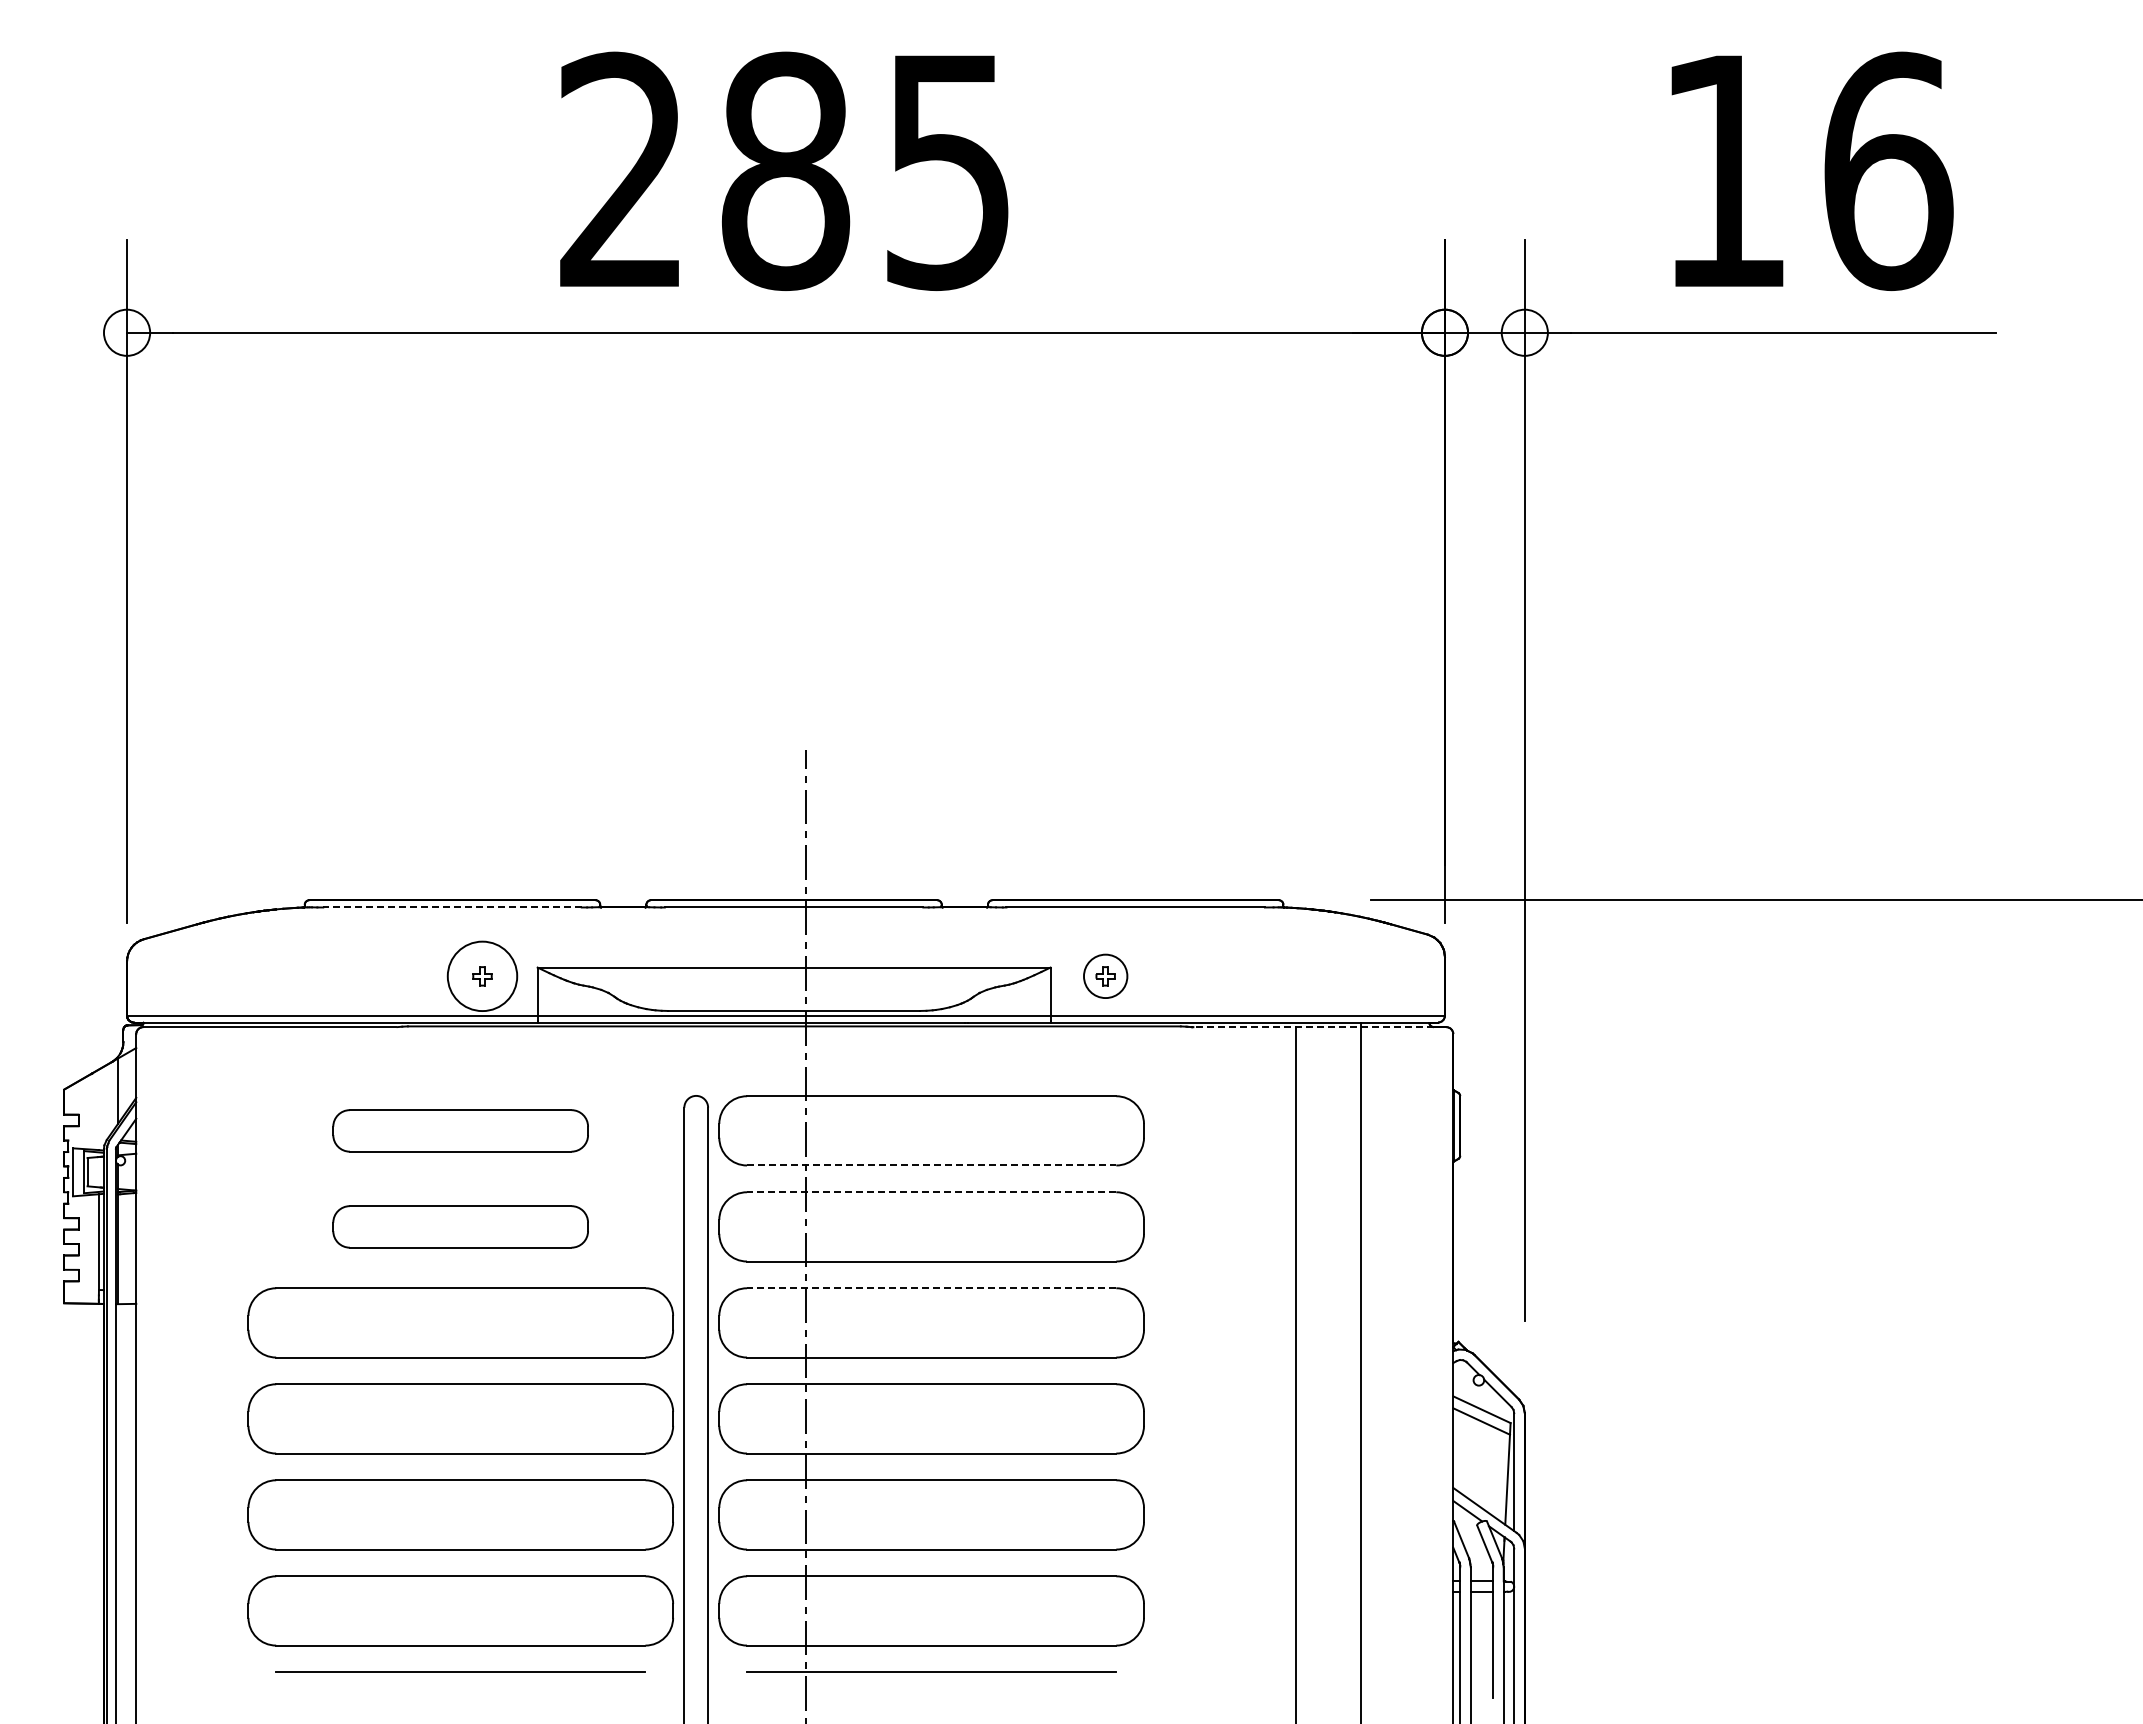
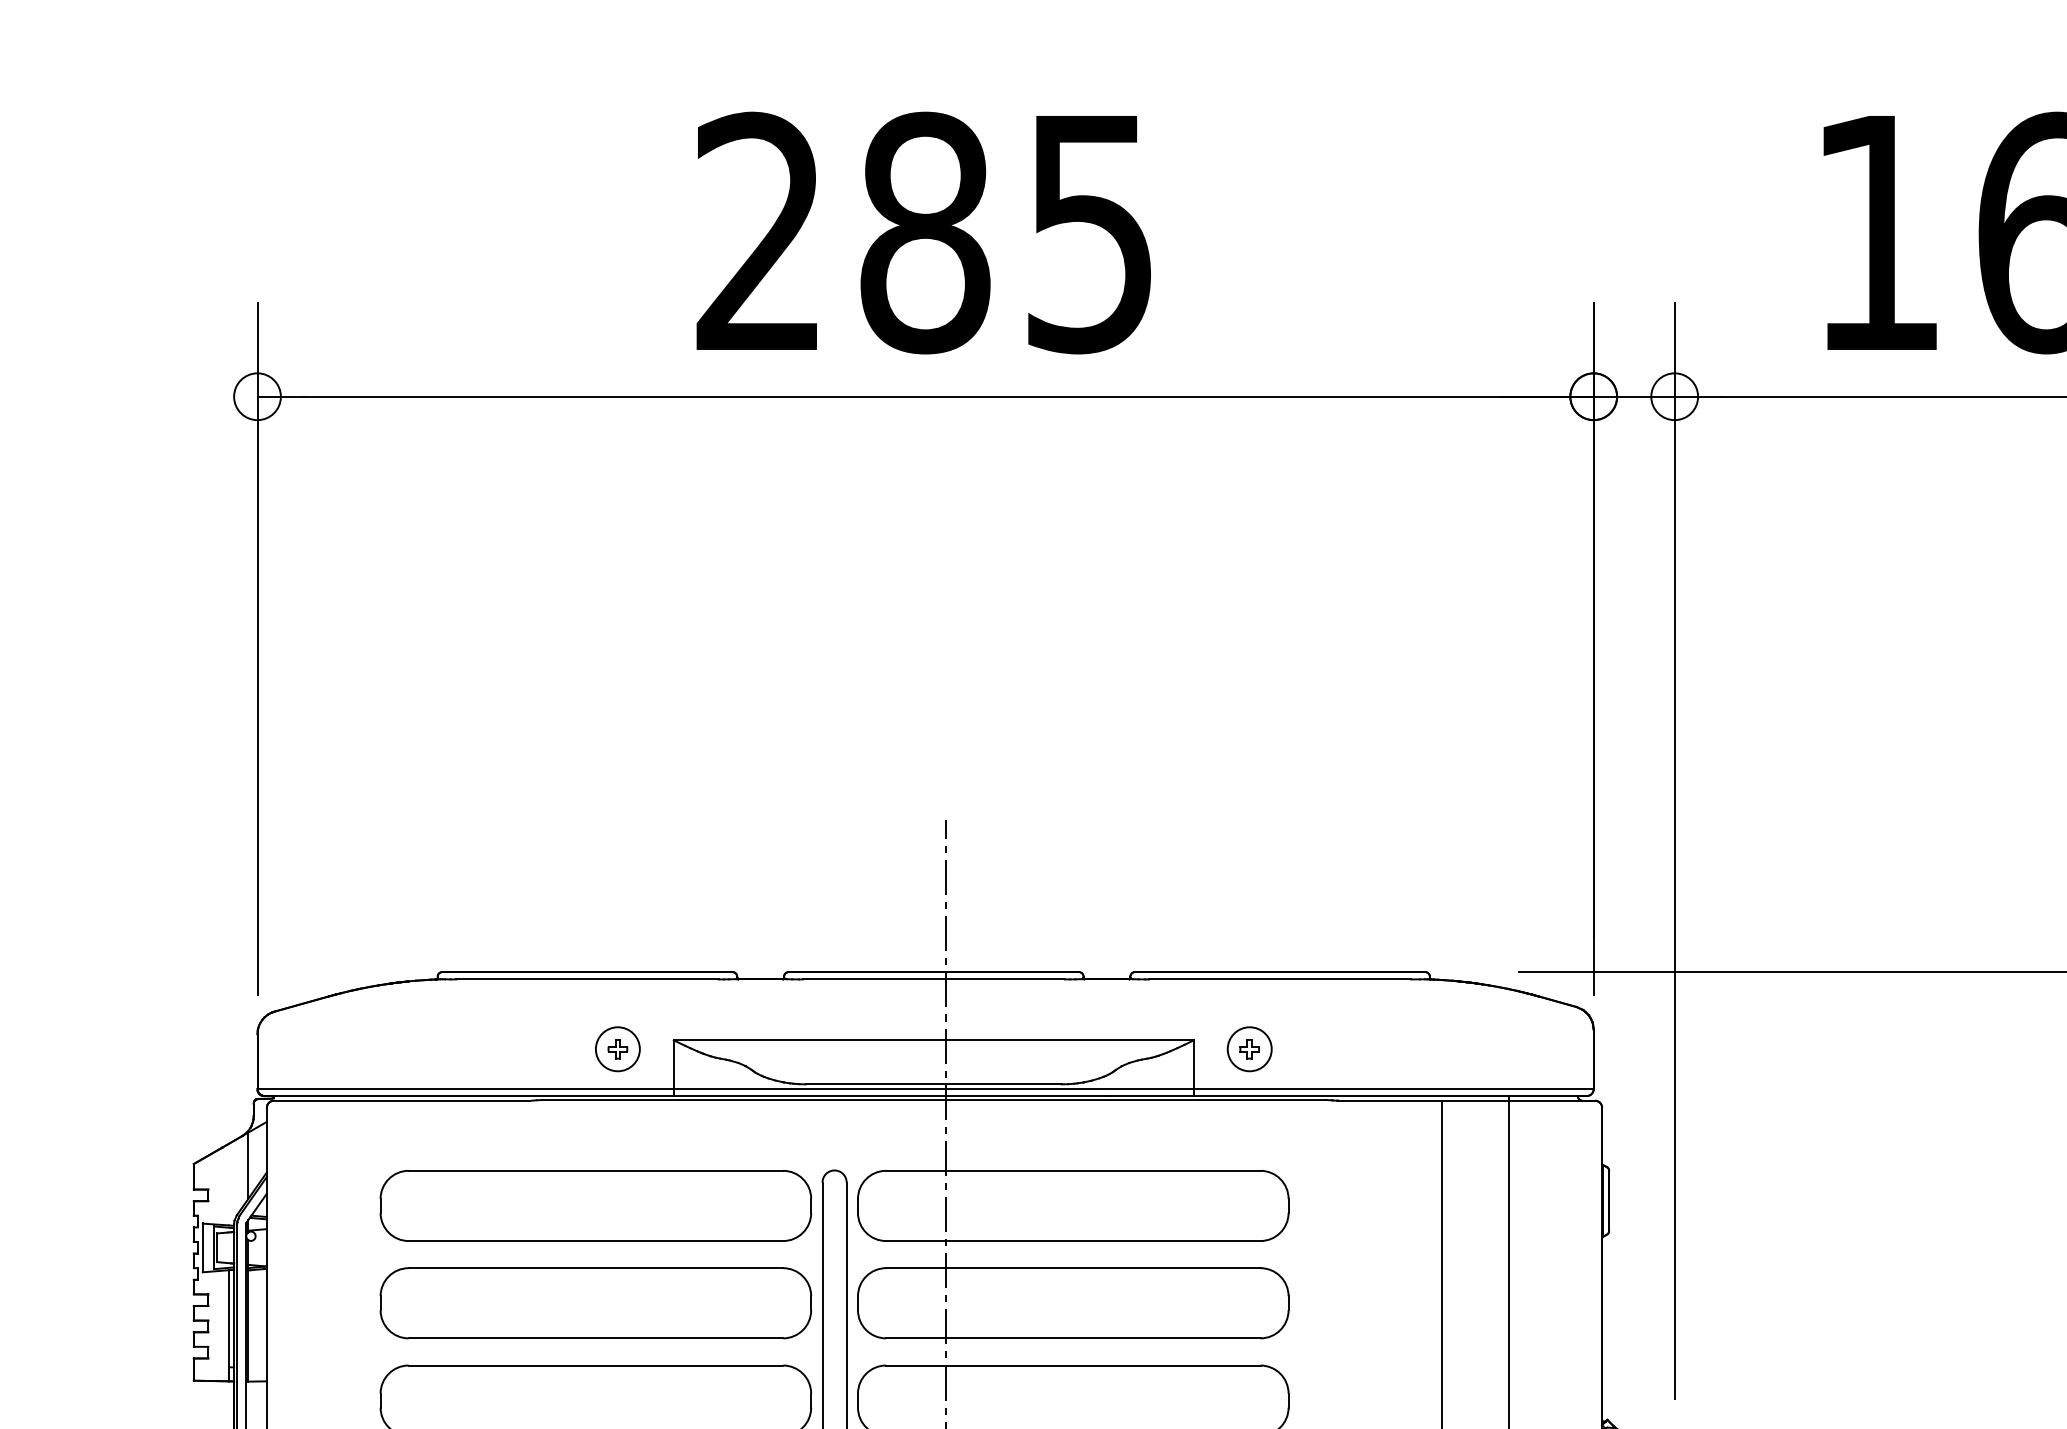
line: (452, 907) -> (587, 979), dashed -> solid
circle: (482, 976) -> (617, 1049), size x0.62
line: (1313, 1027) -> (1460, 1101), dashed -> solid
part: (460, 1130) -> (595, 1205), size x1.67
line: (931, 1165) -> (1073, 1241), dashed -> solid
line: (931, 1192) -> (1073, 1268), dashed -> solid
part: (460, 1226) -> (595, 1302), size x1.67
line: (931, 1288) -> (1073, 1365), dashed -> solid

